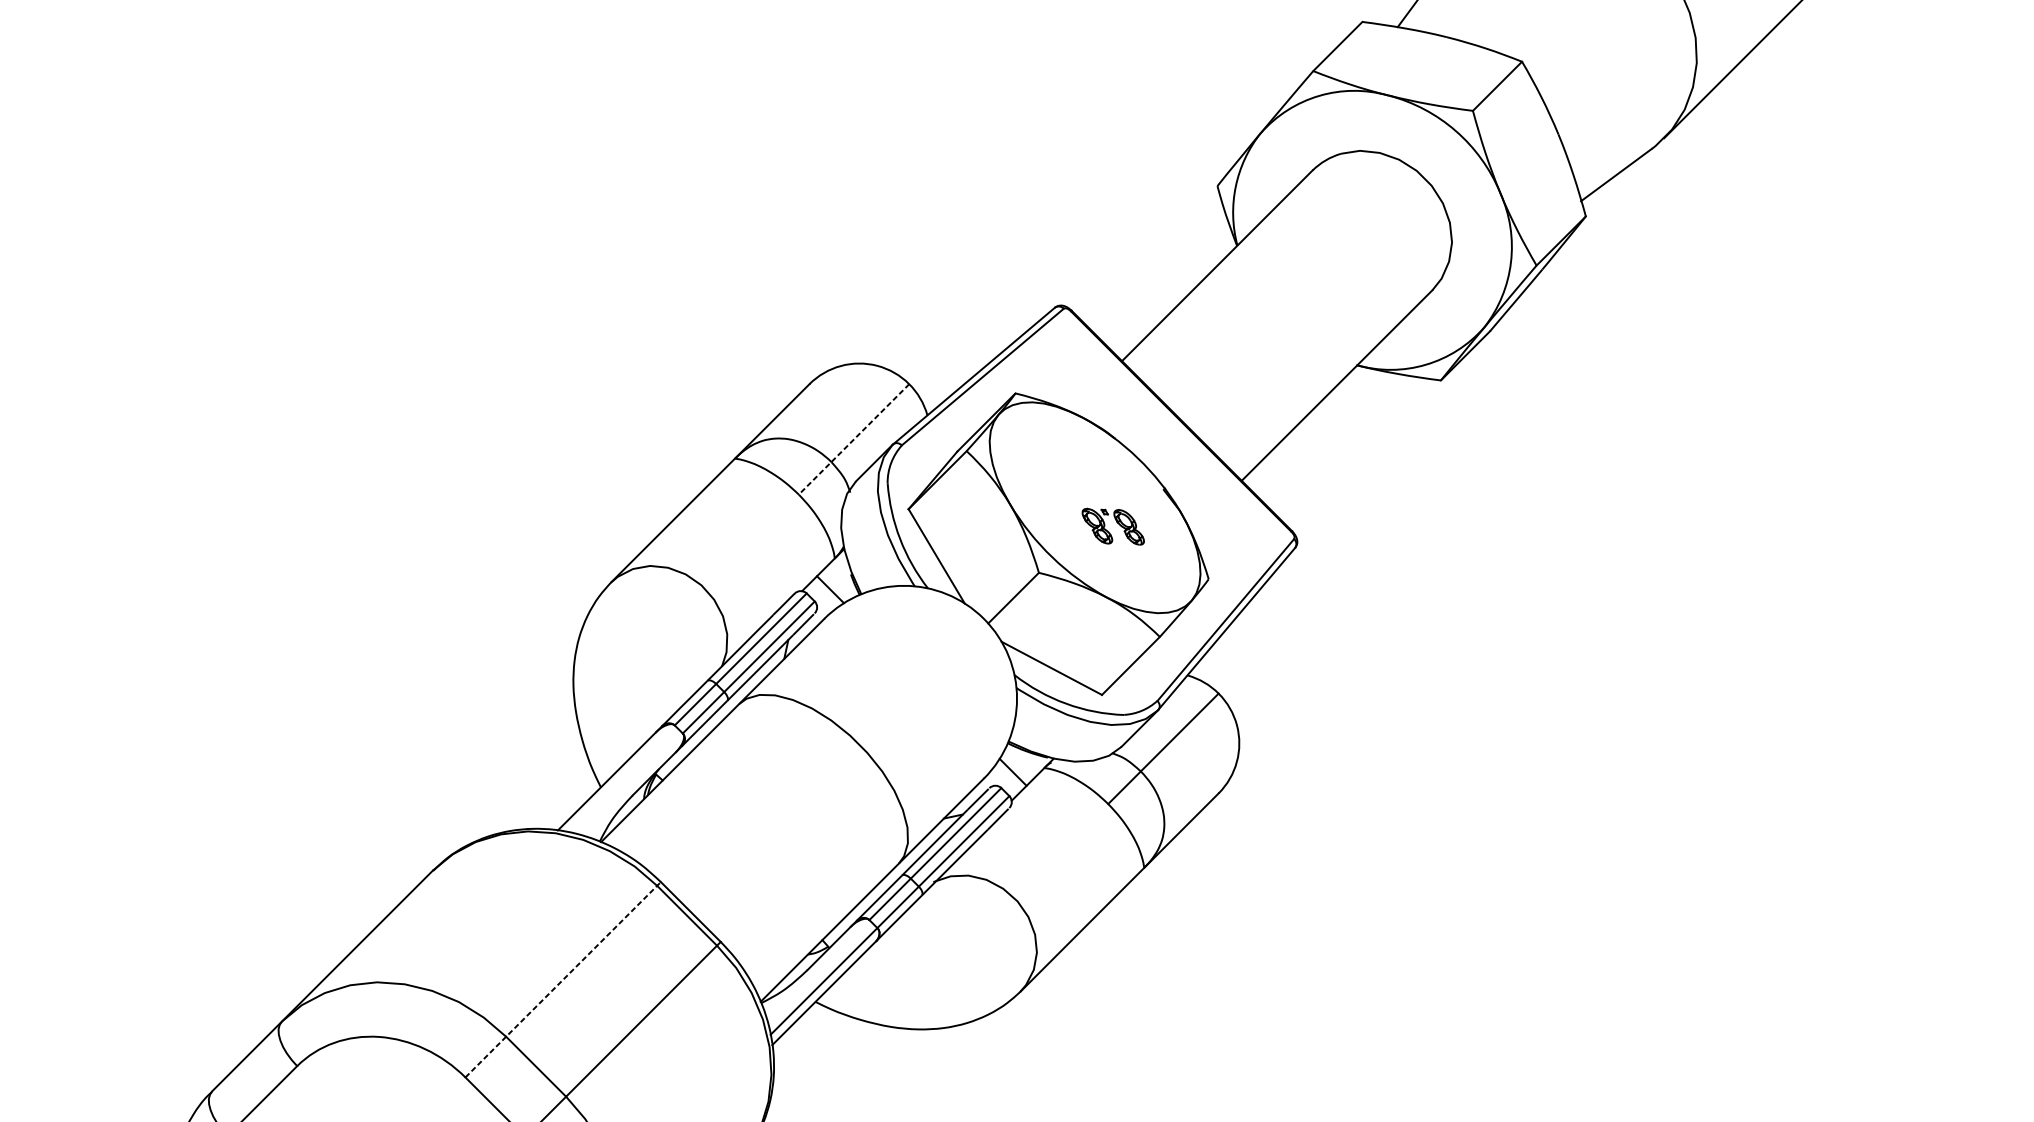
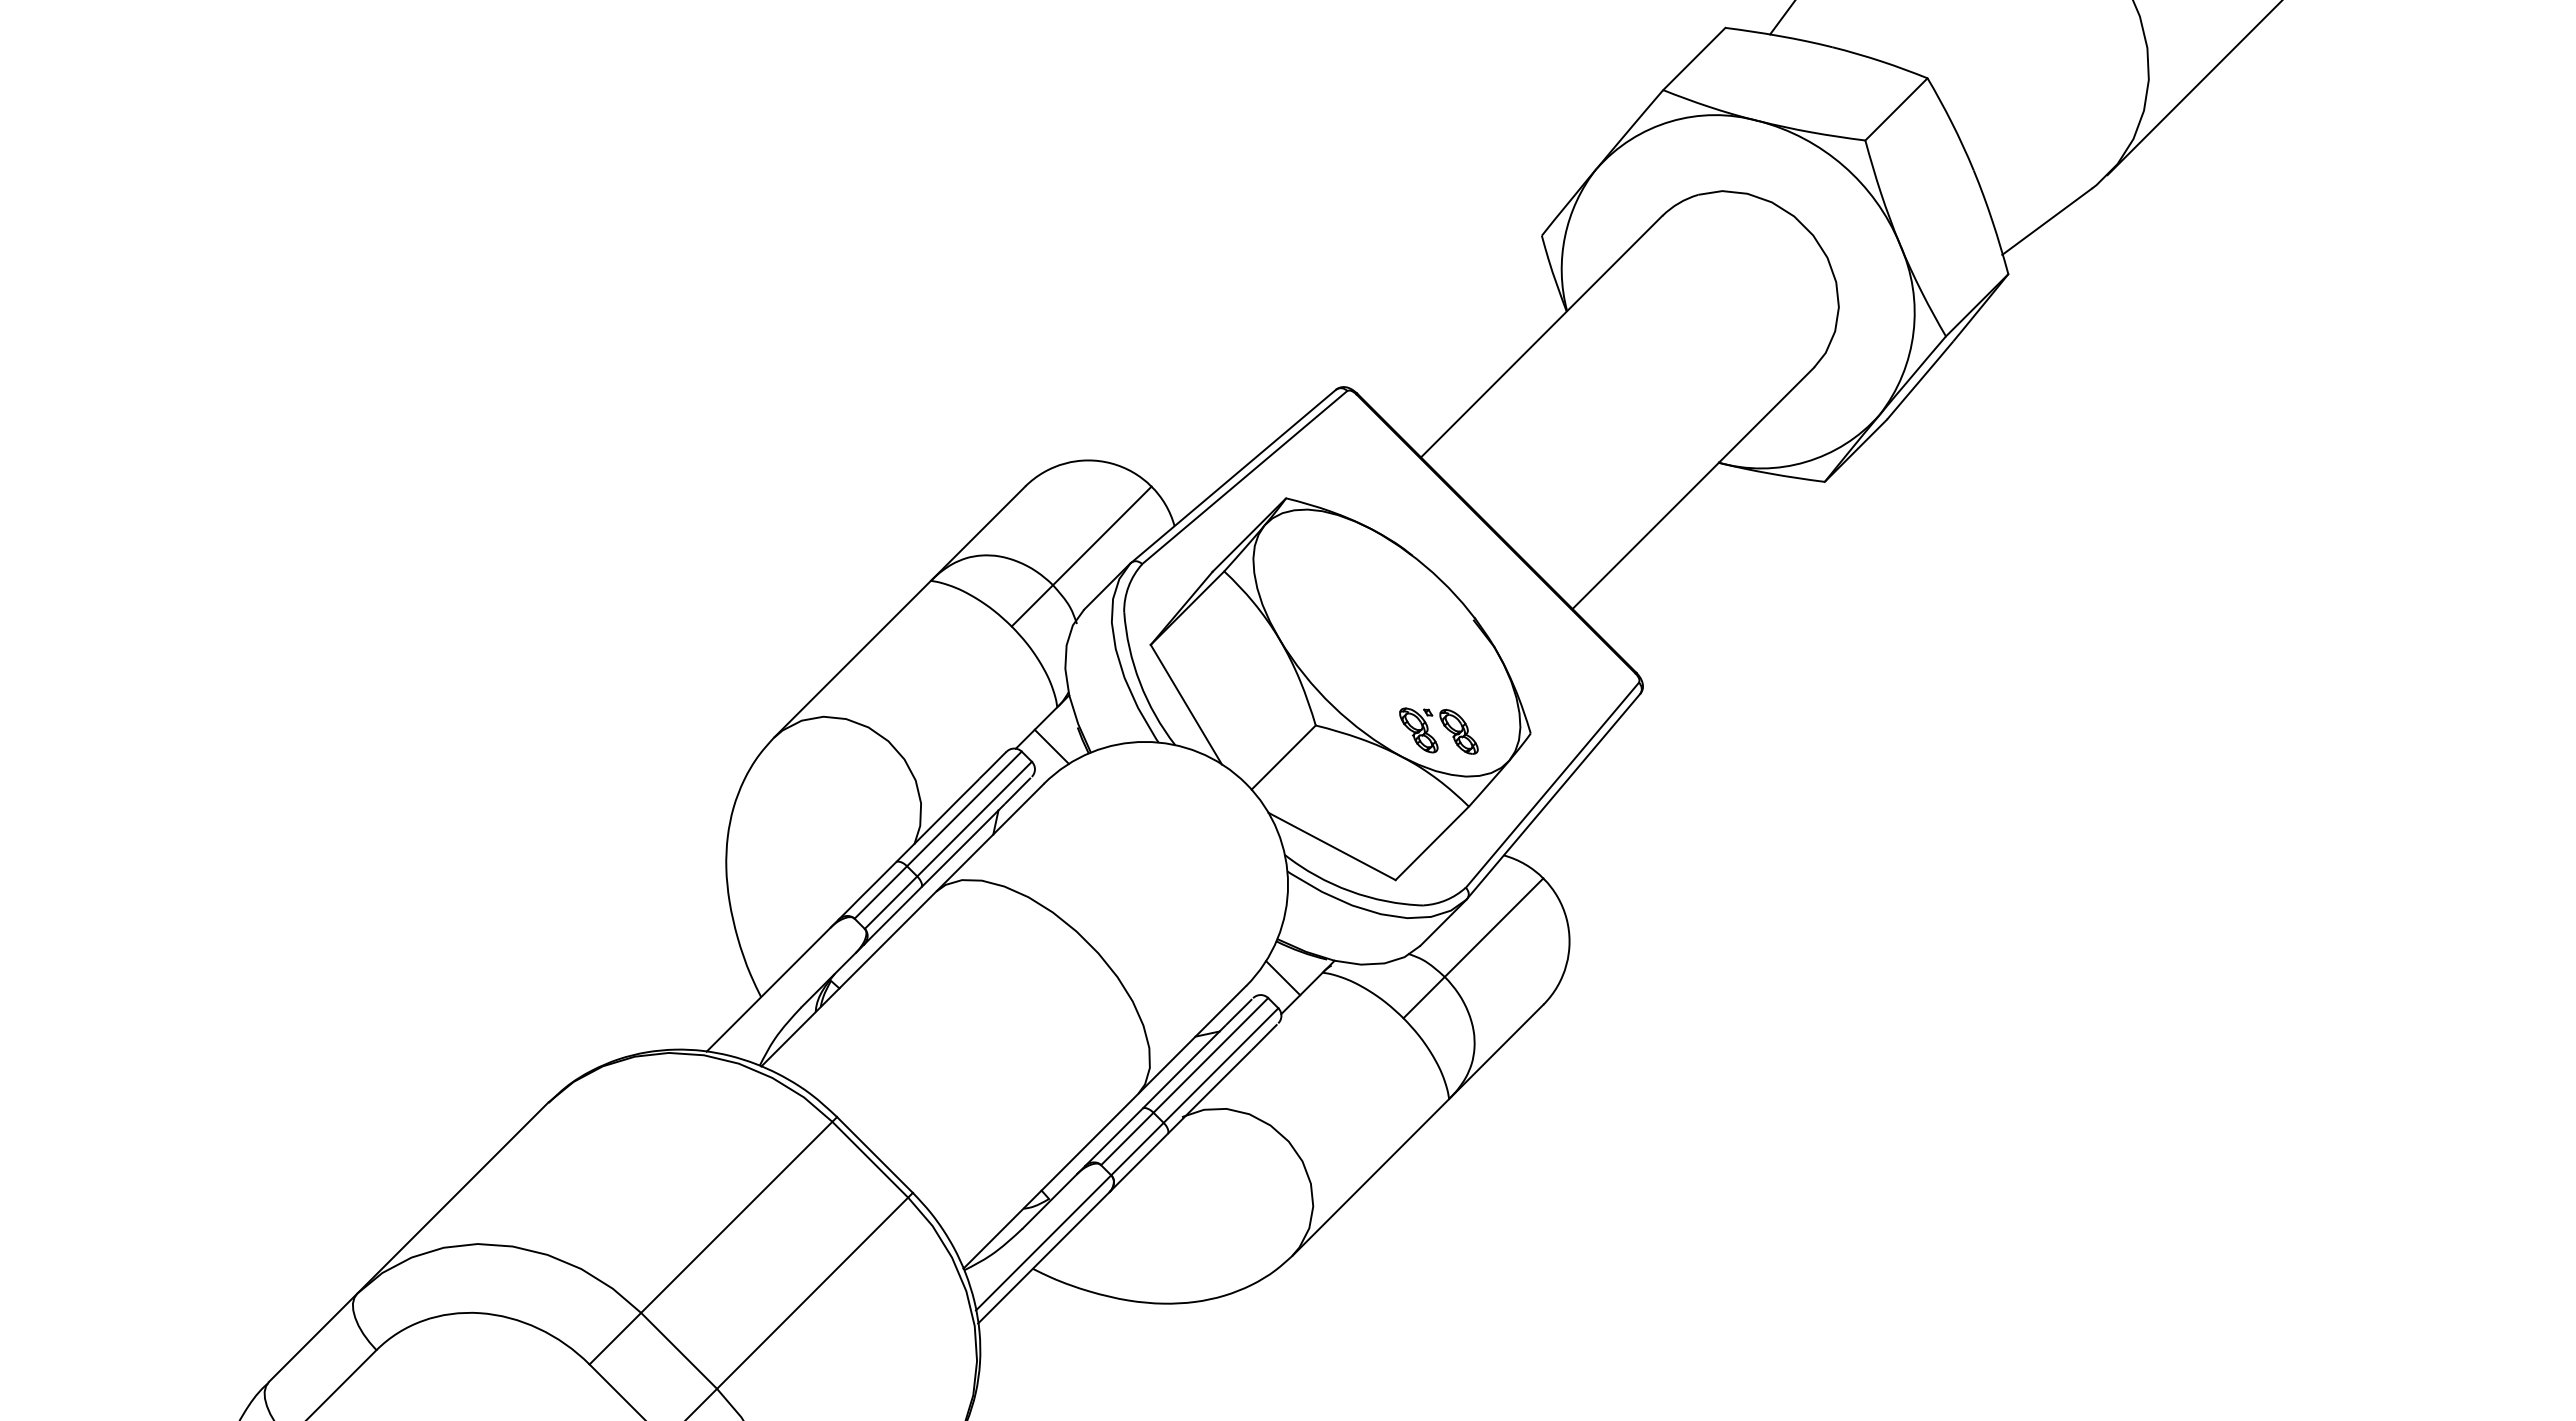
line: (853, 439) -> (1081, 556), dashed -> solid
part: (1116, 523) -> (1443, 726), moved
line: (563, 979) -> (713, 1240), dashed -> solid

